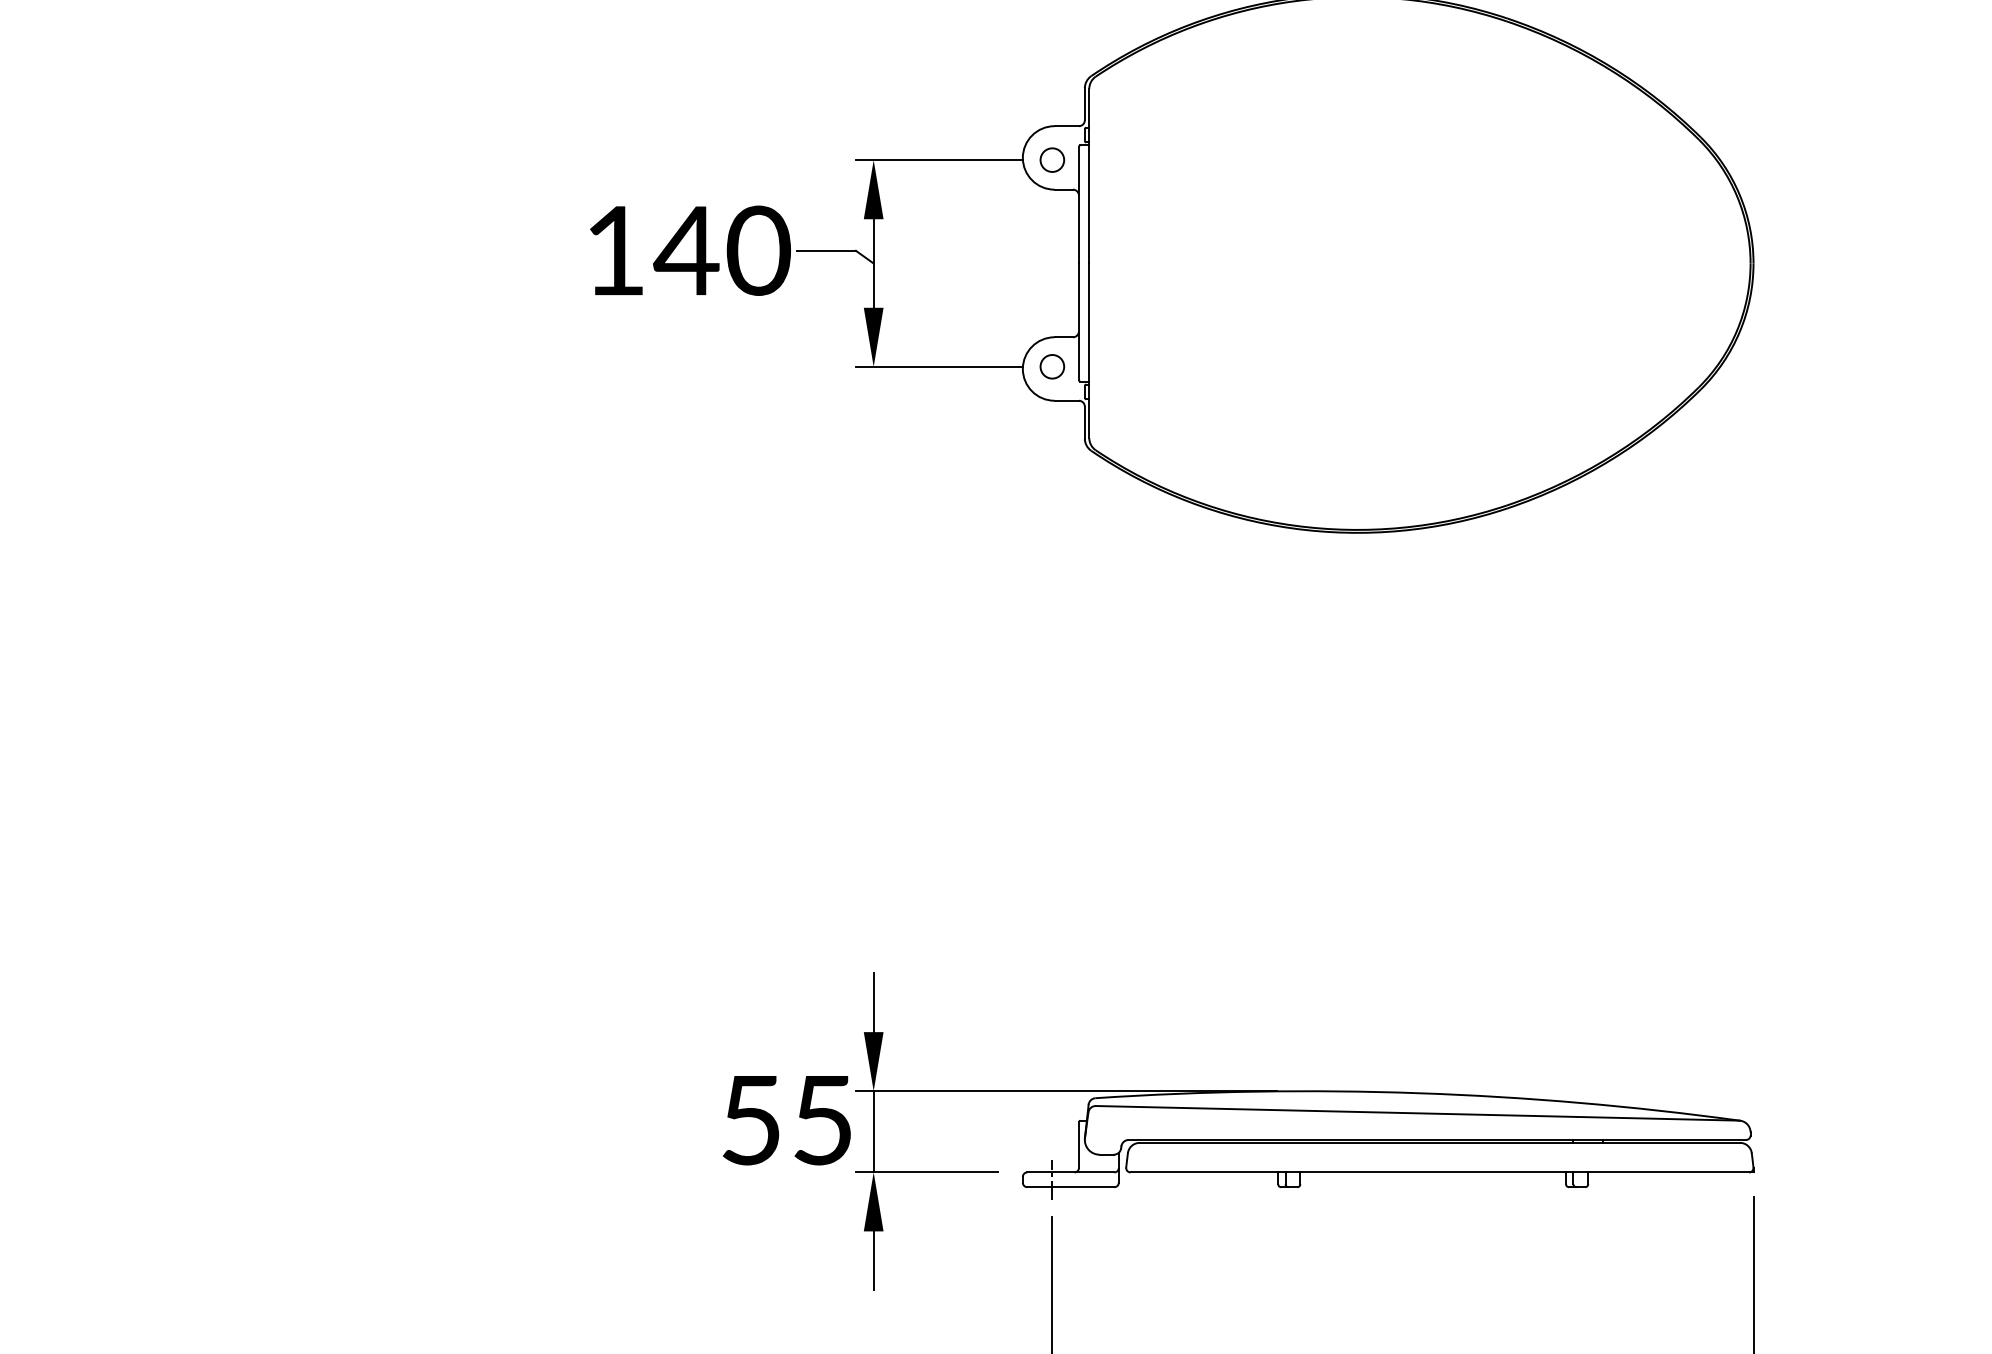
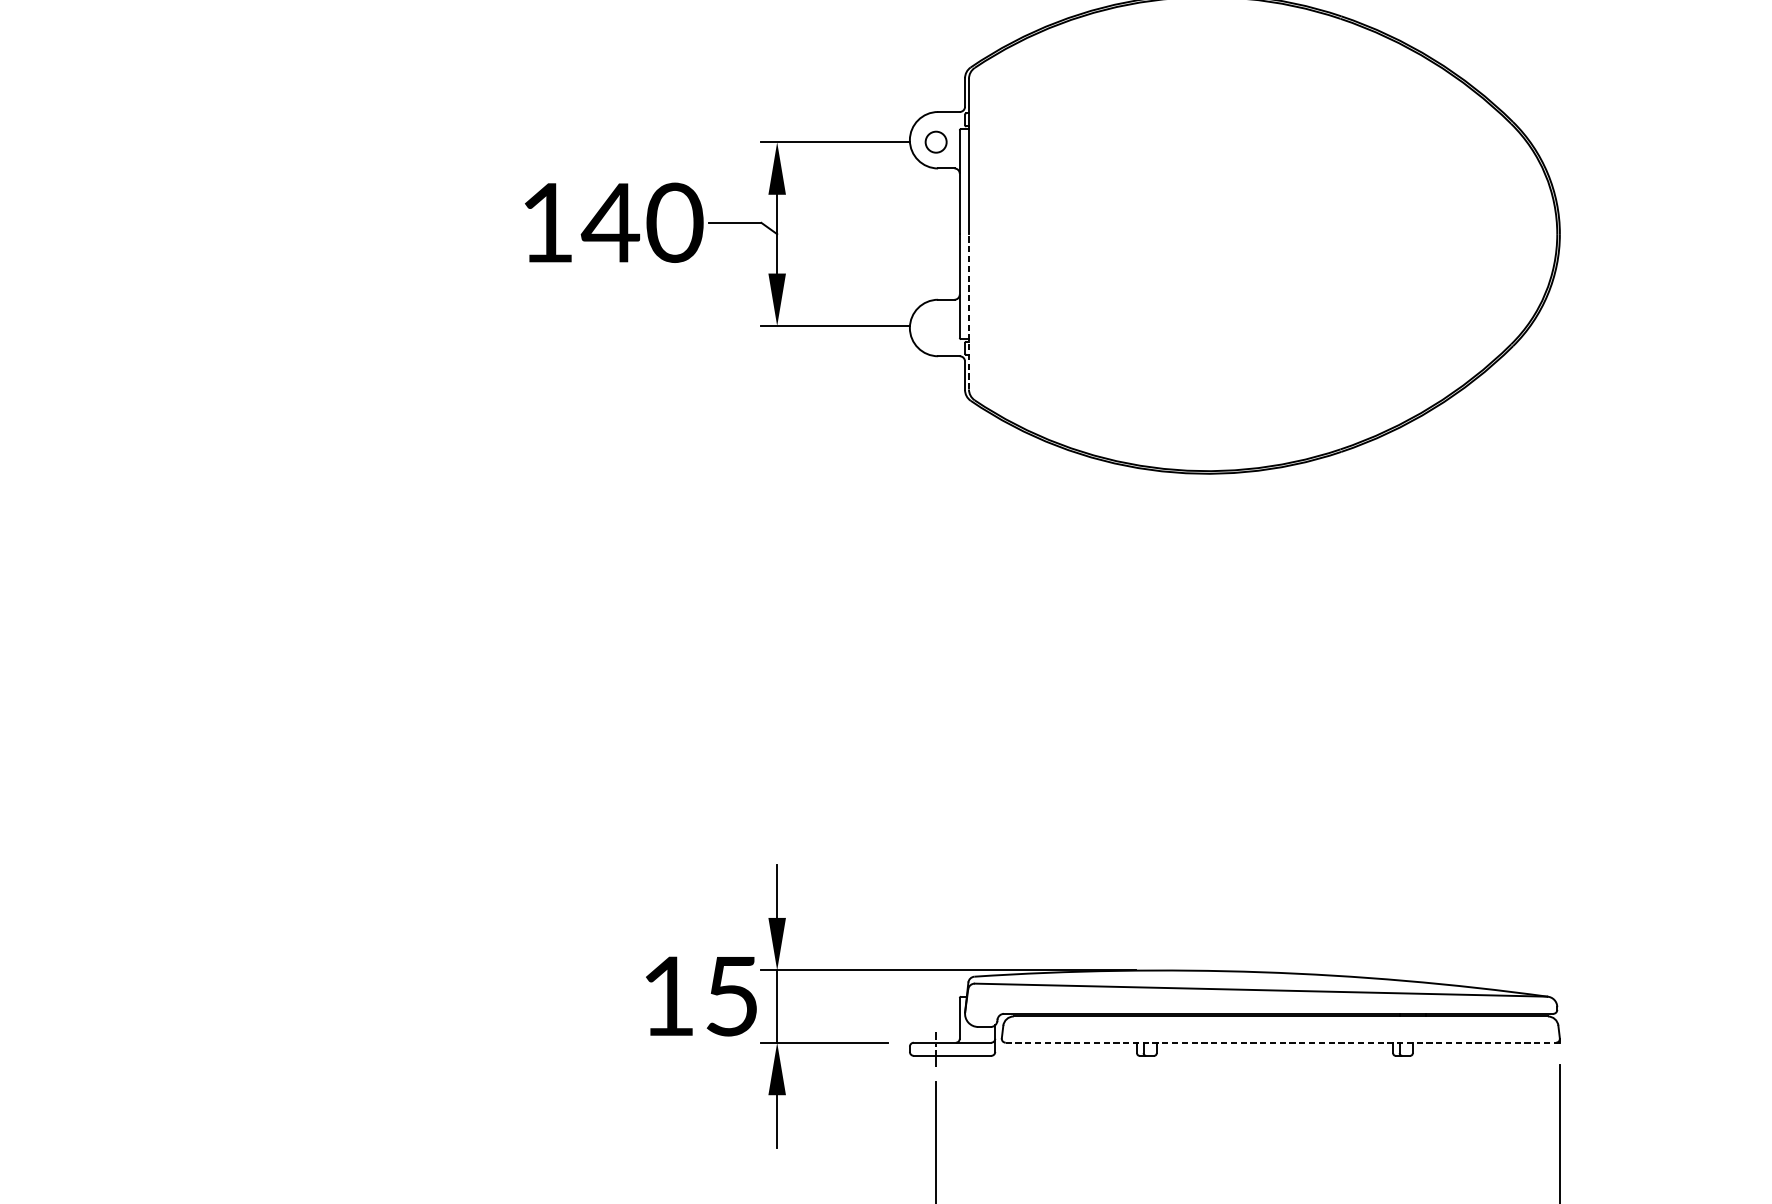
line: (1089, 350) -> (969, 311), solid -> dashed
circle: (1052, 366) -> (936, 325), removed
text: (751, 1120) -> (668, 996), 55 -> 15
line: (1441, 1172) -> (1282, 1042), solid -> dashed

